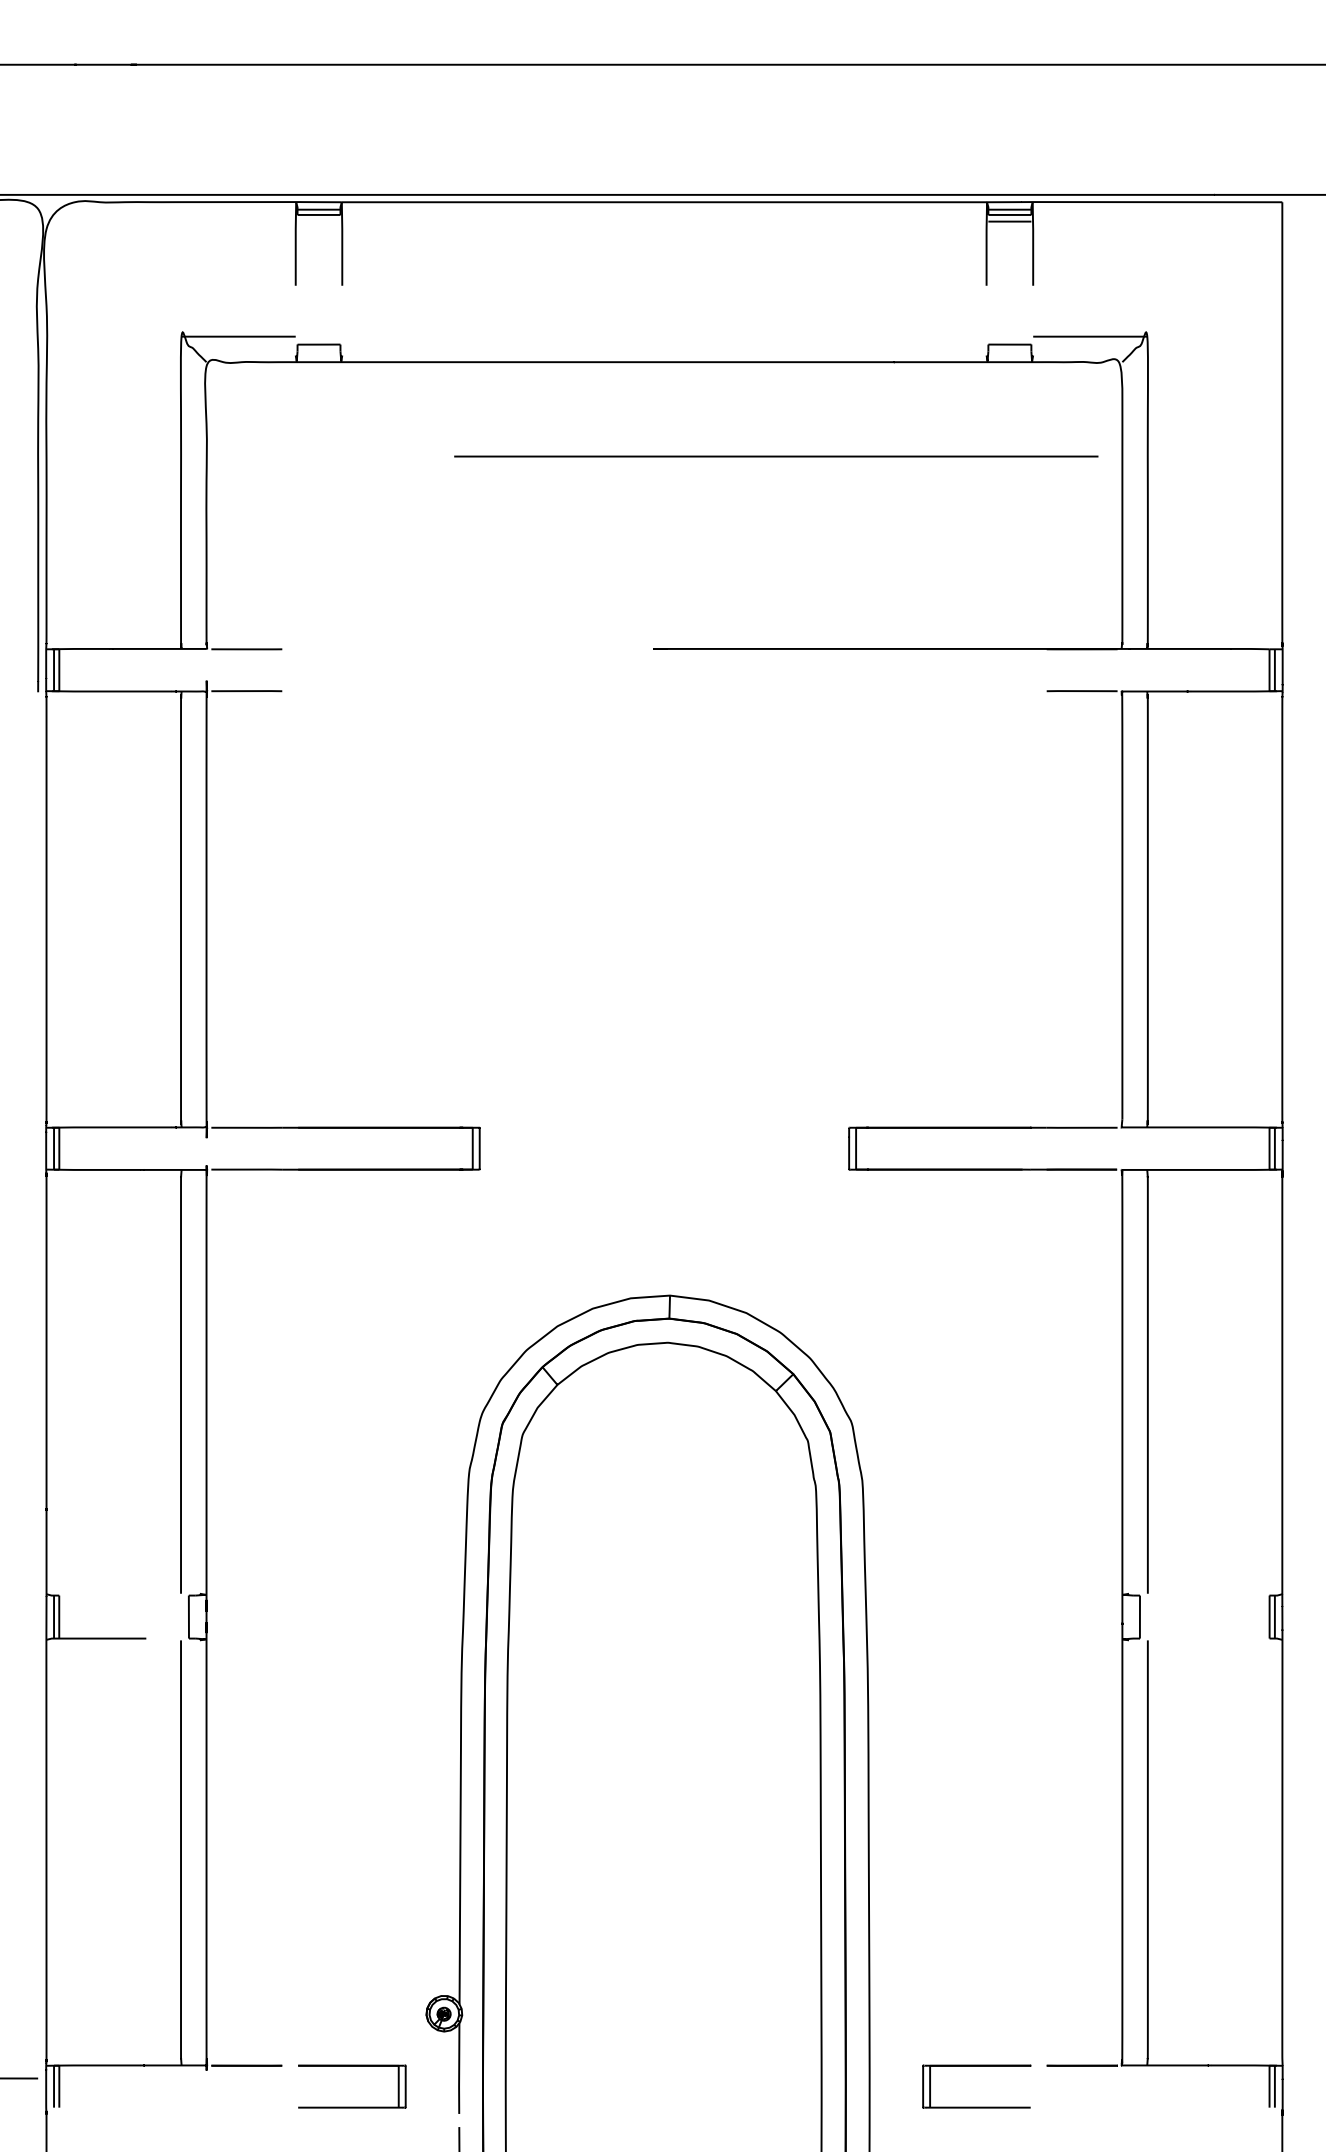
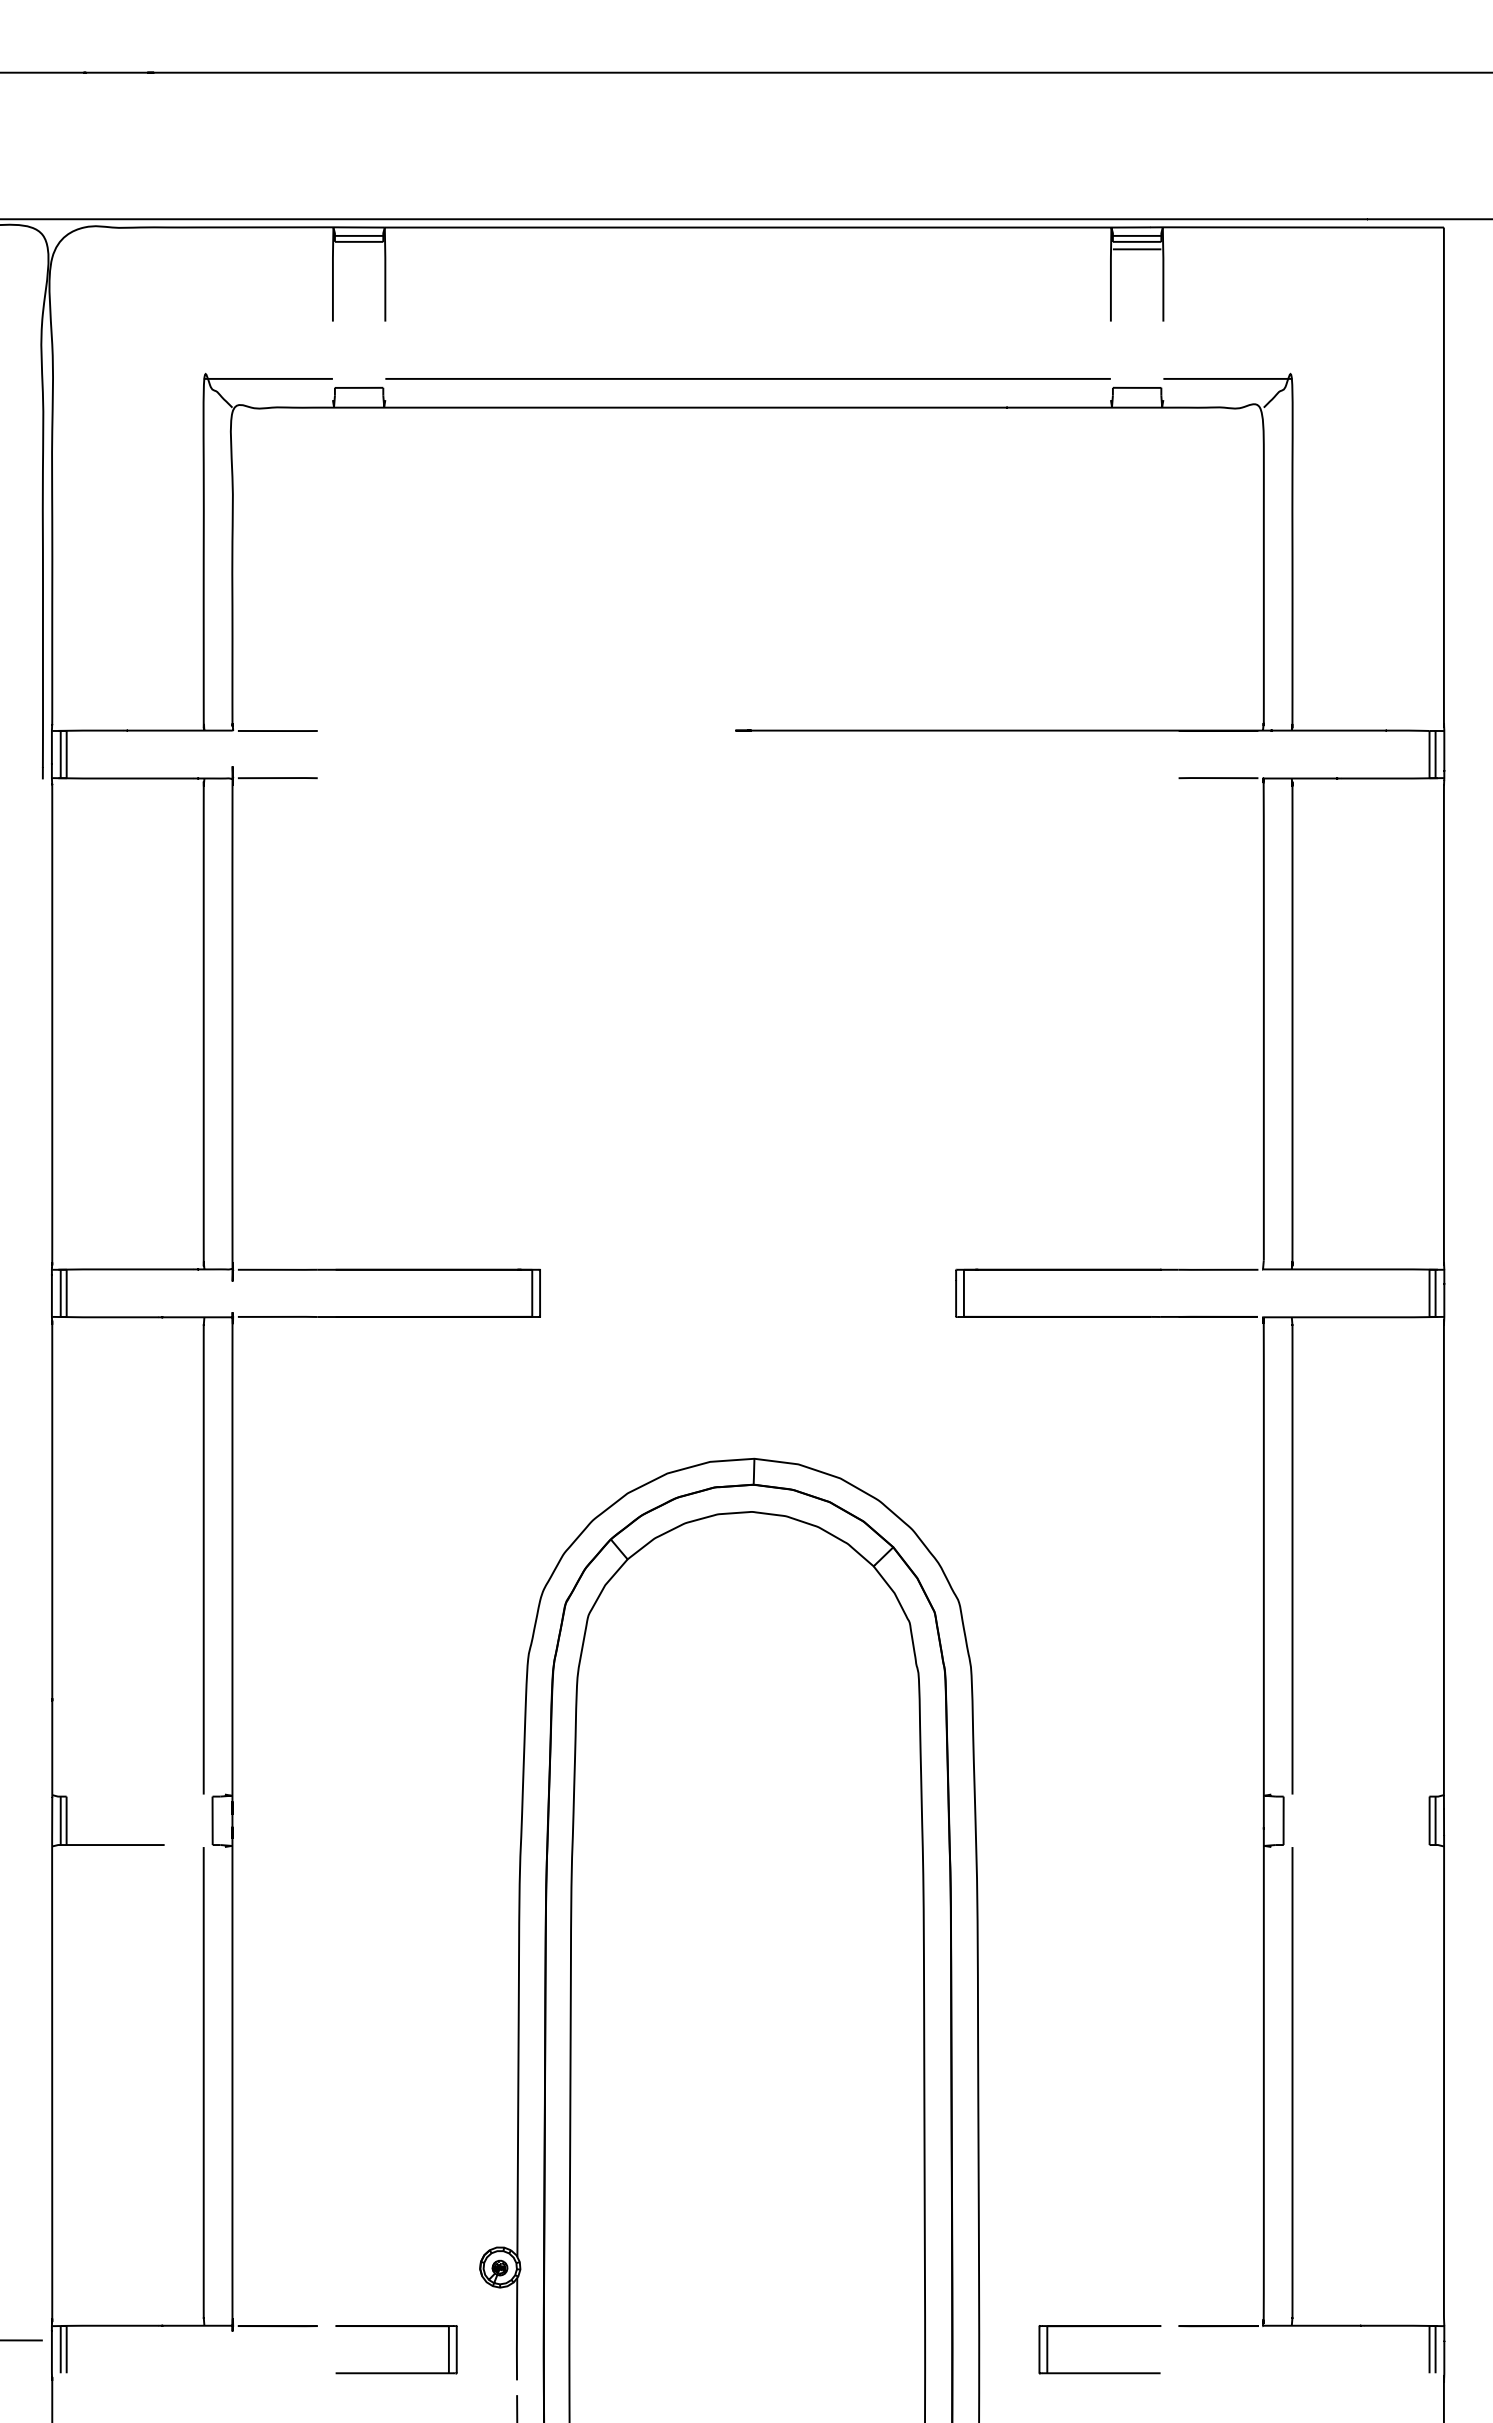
line: (775, 456) -> (747, 378), moved

